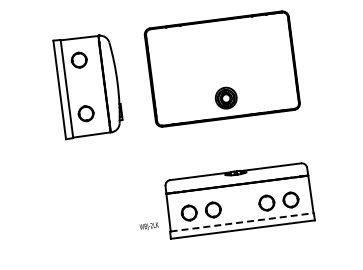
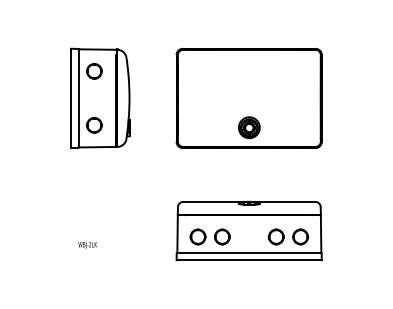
part: (88, 85) -> (100, 97), moved
line: (242, 221) -> (249, 252), dashed -> solid
text: (149, 226) -> (87, 245), moved

